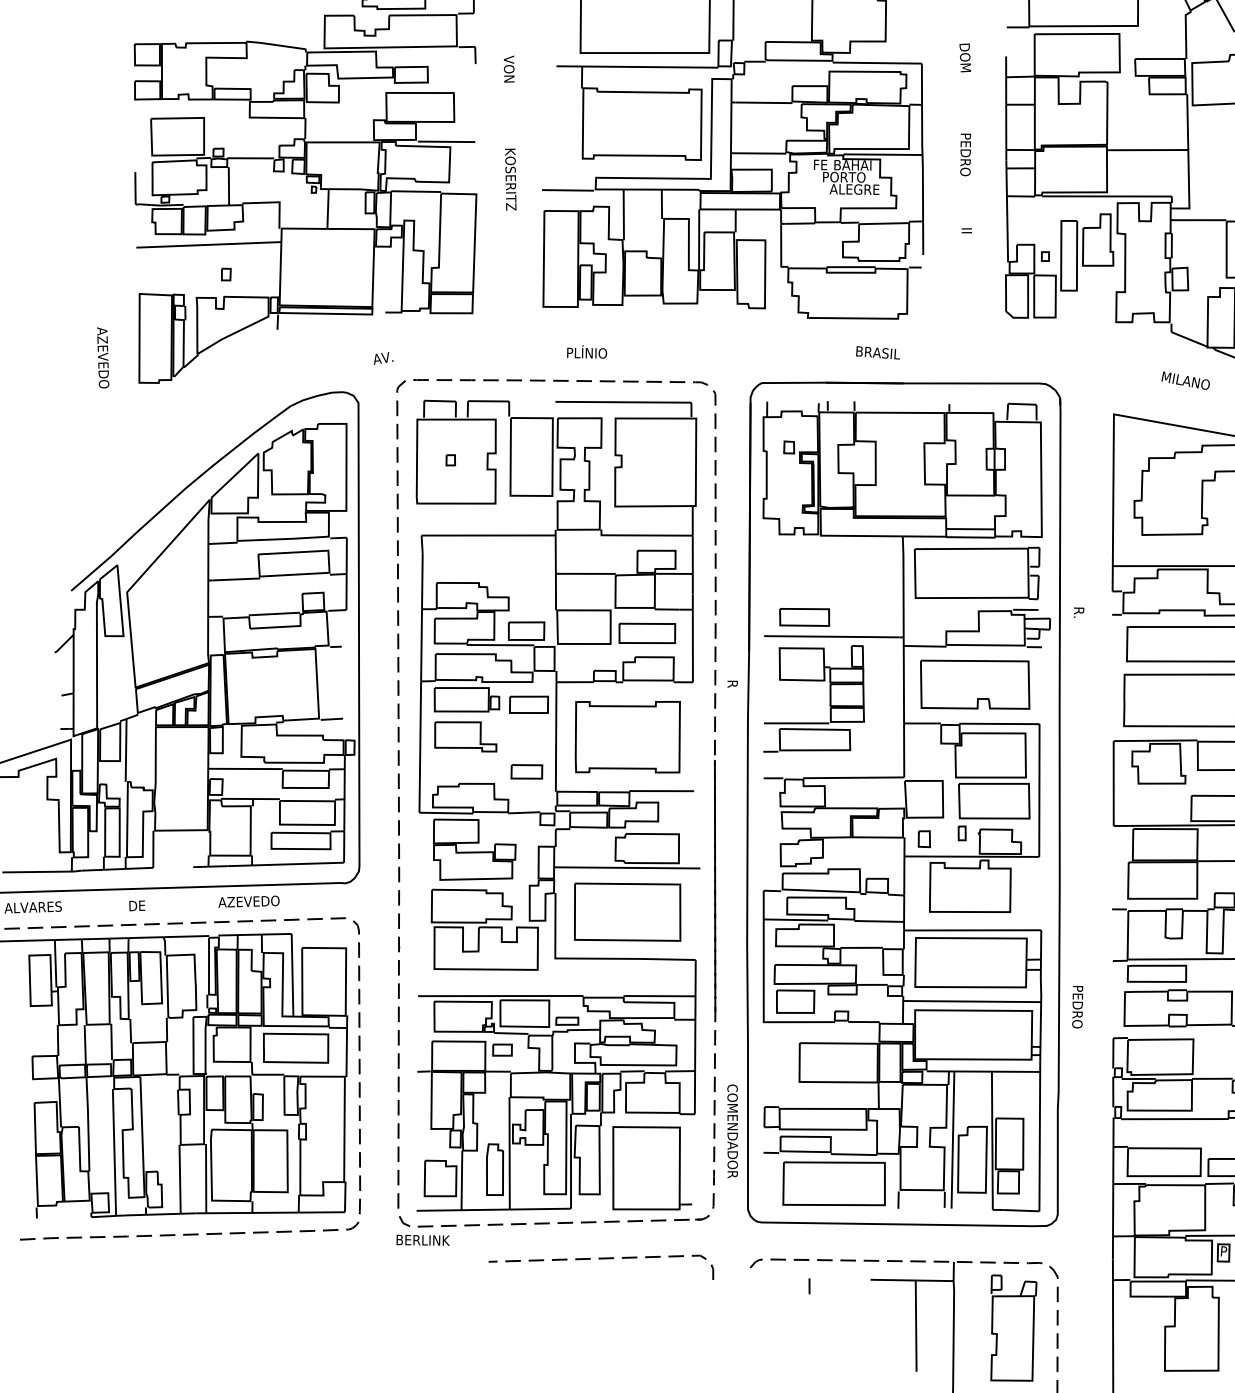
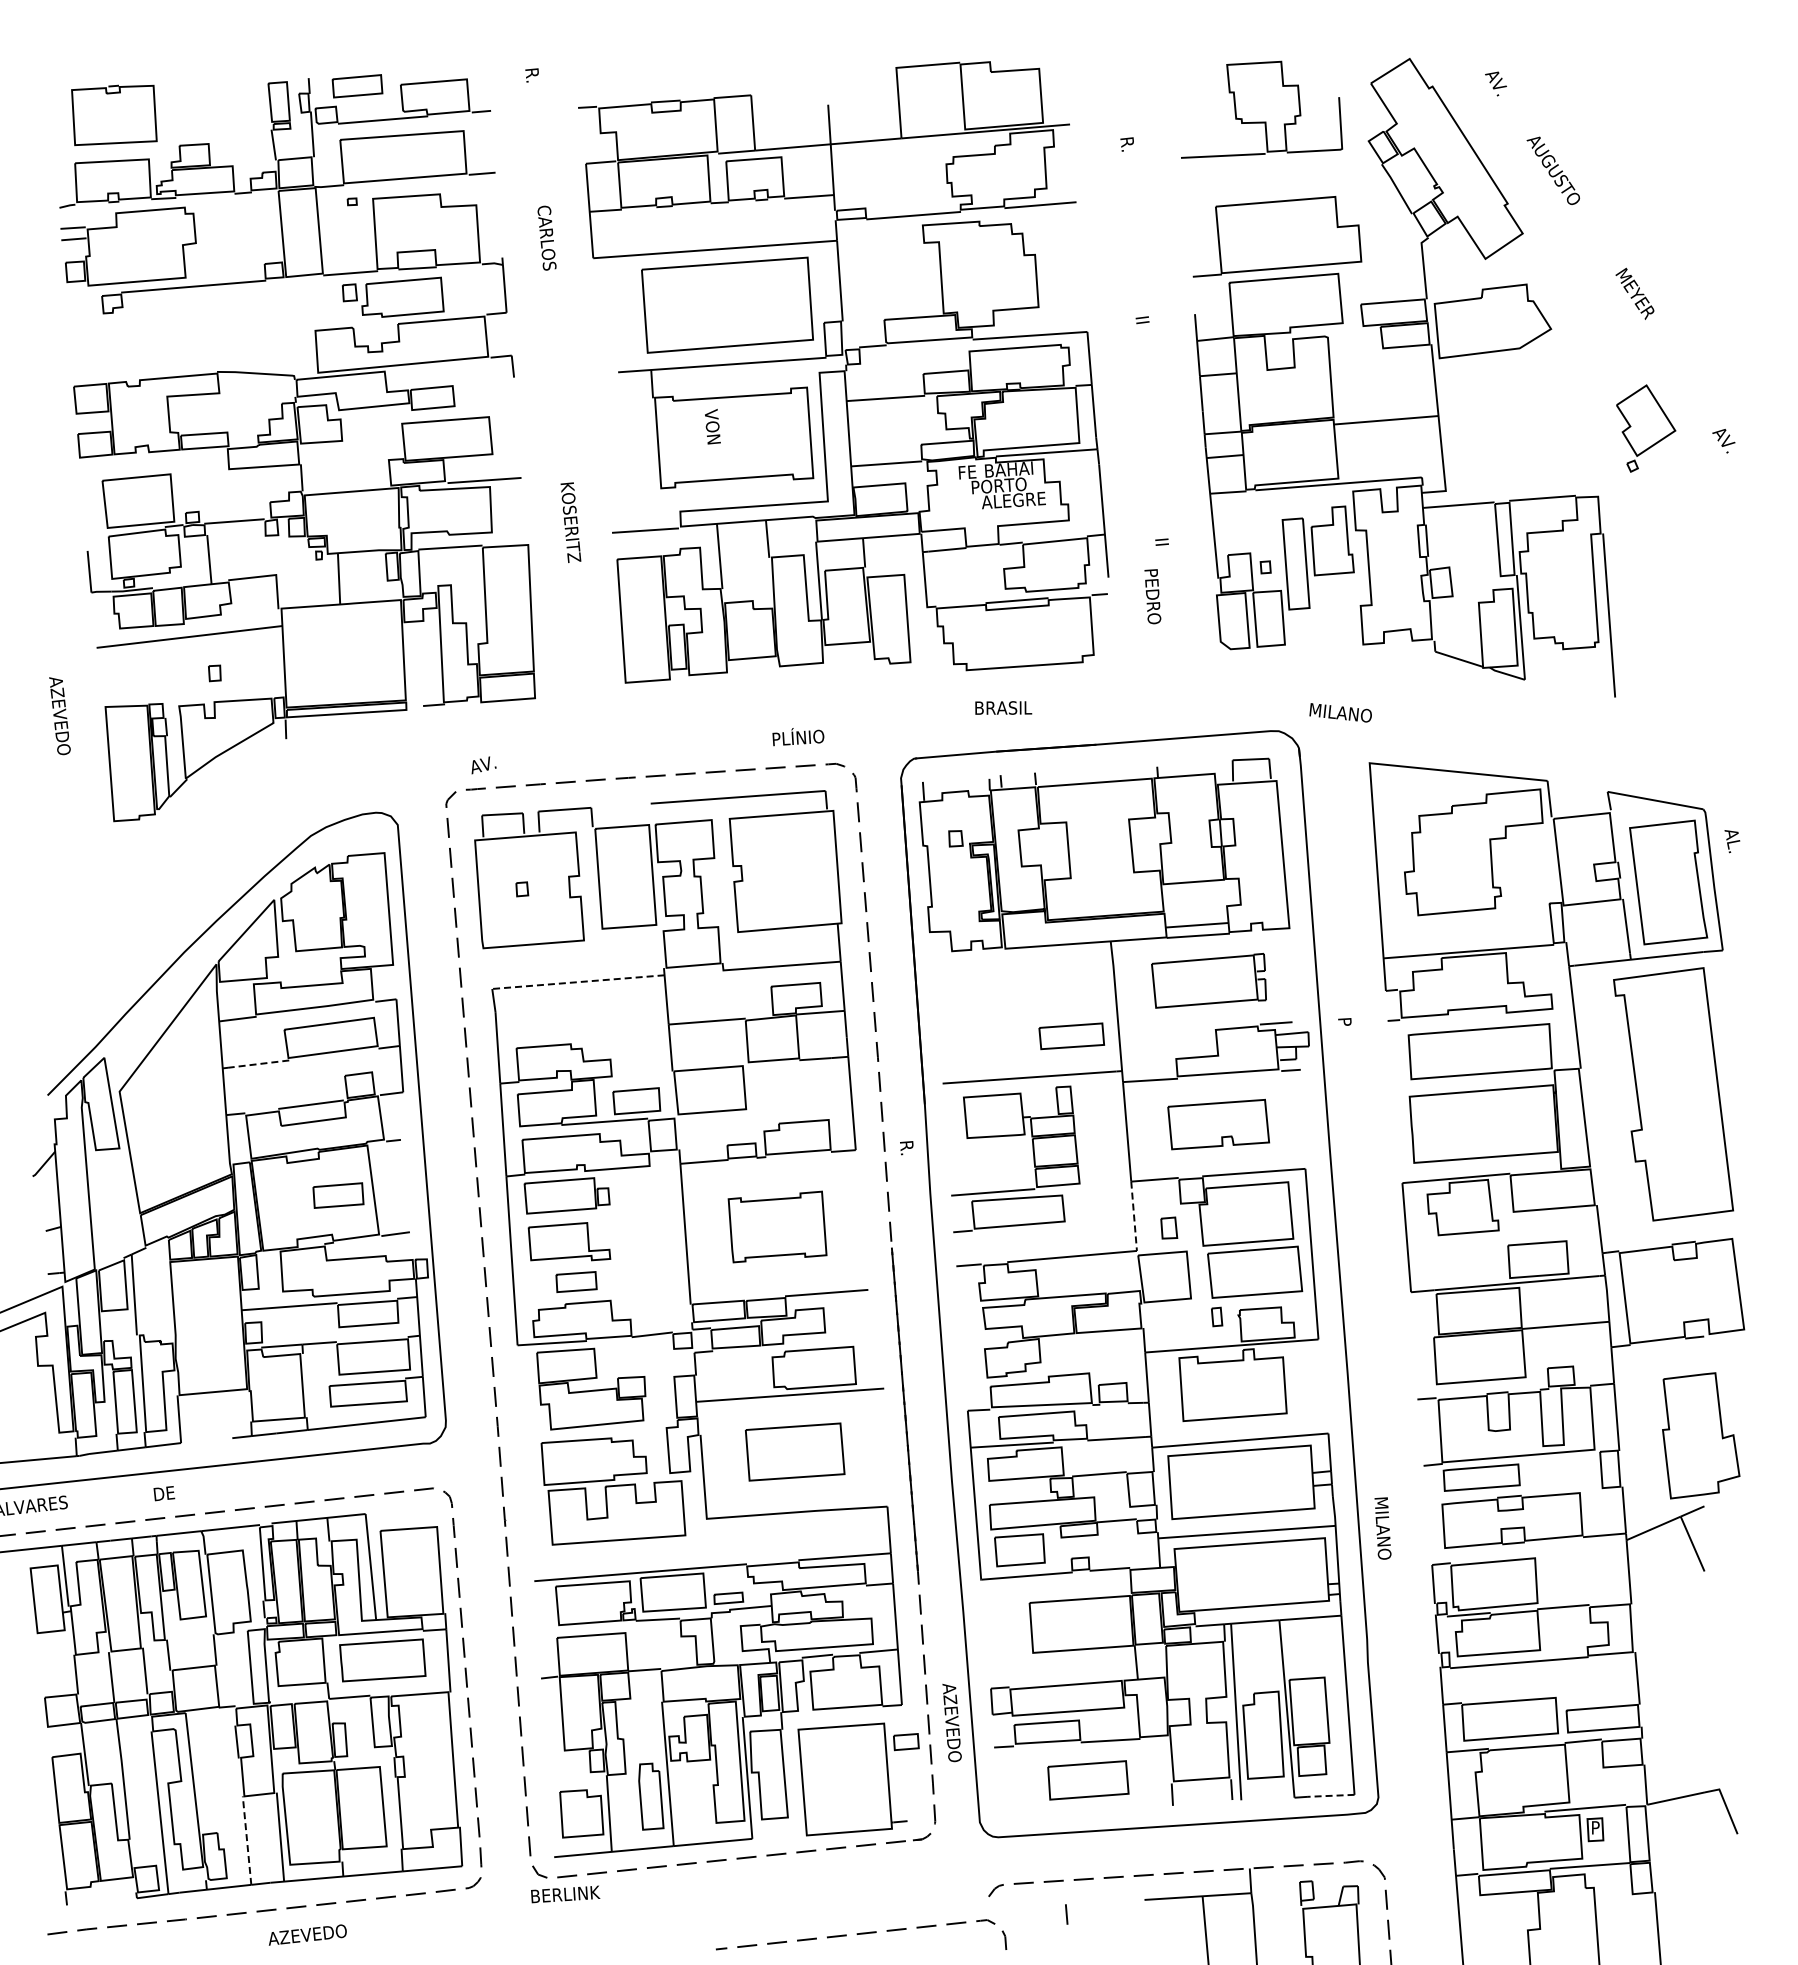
text: (965, 58) -> (1142, 320), DOM -> II
text: (509, 68) -> (712, 426), moved
text: (965, 154) -> (1152, 596), moved
text: (587, 352) -> (798, 737), moved
text: (878, 352) -> (1003, 707), moved
text: (102, 358) -> (59, 716), moved
text: (383, 358) -> (483, 765), moved
text: (1185, 380) -> (1340, 712), moved
line: (487, 535) -> (577, 982), solid -> dashed
part: (976, 572) -> (1208, 980), size x0.7
line: (236, 579) -> (258, 1064), solid -> dashed
text: (1078, 612) -> (1344, 1021), R. -> P
part: (804, 617) -> (1071, 1036), moved
part: (646, 633) -> (791, 1091), removed
text: (732, 684) -> (906, 1148), R -> R.
part: (975, 684) -> (1218, 1124), size x0.7
part: (529, 704) -> (338, 1195), moved
part: (627, 736) -> (777, 1226), size x0.7
line: (904, 750) -> (1134, 1216), solid -> dashed
part: (526, 771) -> (576, 1281), moved
part: (924, 838) -> (1169, 1227), moved
text: (249, 901) -> (307, 1934), moved
part: (627, 911) -> (794, 1451), size x0.7
text: (1077, 1007) -> (1382, 1528), PEDRO -> MILANO
part: (502, 1050) -> (906, 1742), moved
text: (732, 1131) -> (952, 1723), COMENDADOR -> AZEVEDO
line: (180, 1179) -> (247, 1840), solid -> dashed
part: (834, 1184) -> (1088, 1780), size x0.6
line: (1020, 1210) -> (1330, 1795), solid -> dashed
curve: (602, 1259) -> (861, 1934), moved

